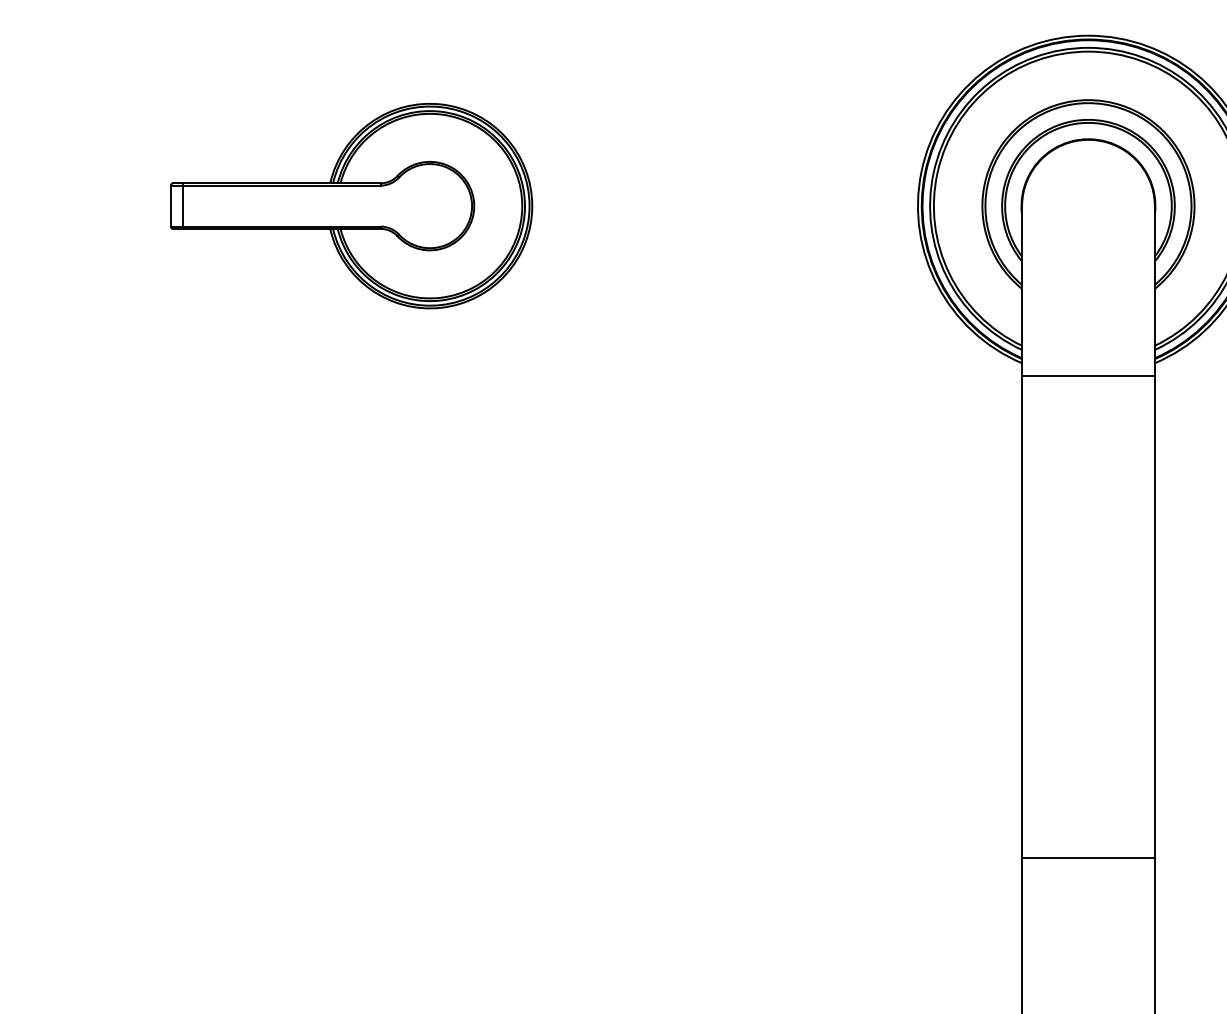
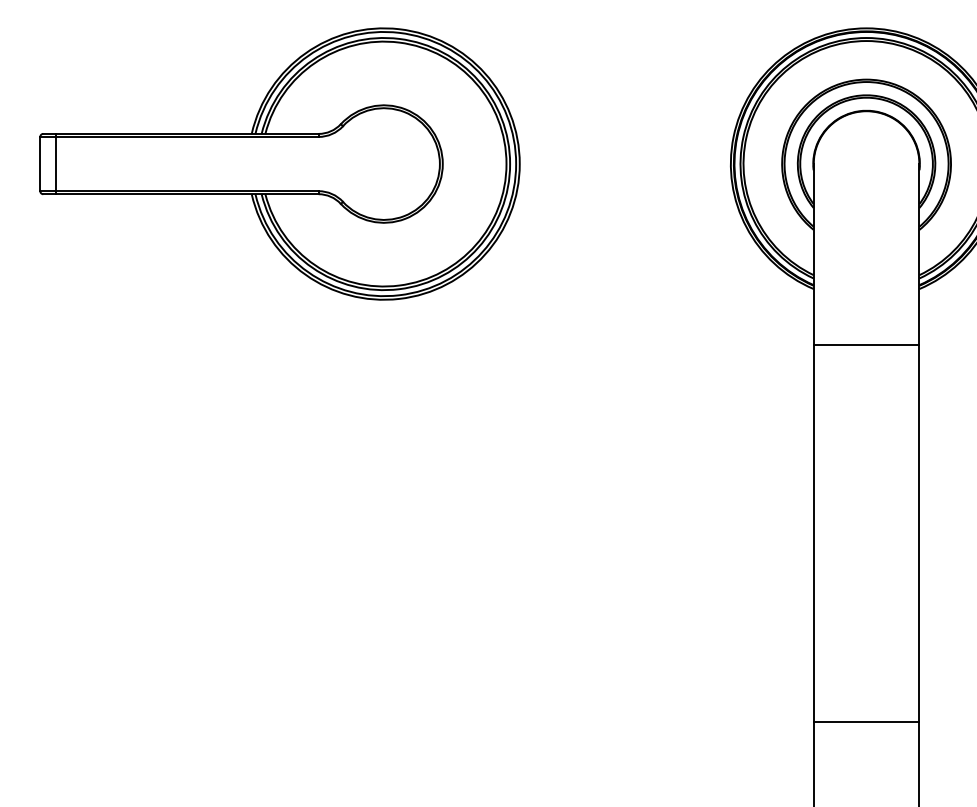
part: (351, 205) -> (279, 163), size x1.67
line: (1088, 375) -> (866, 344), moved
line: (1088, 858) -> (866, 722), moved

